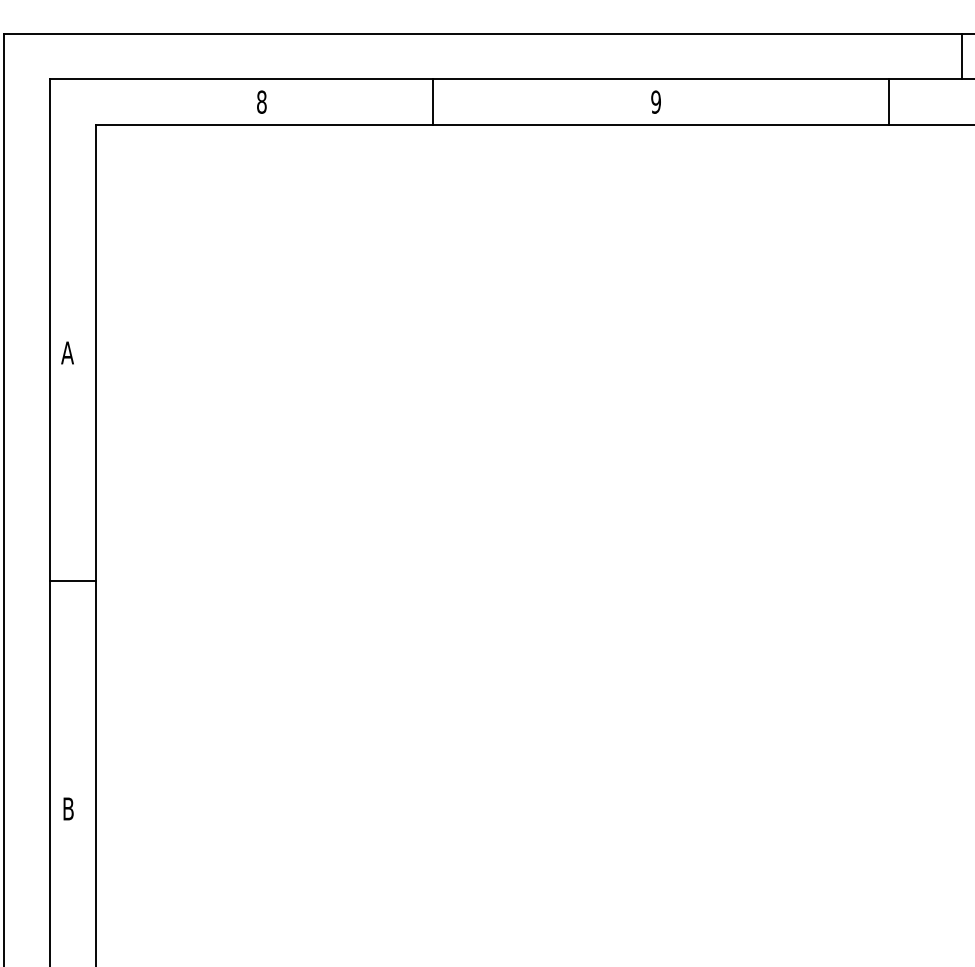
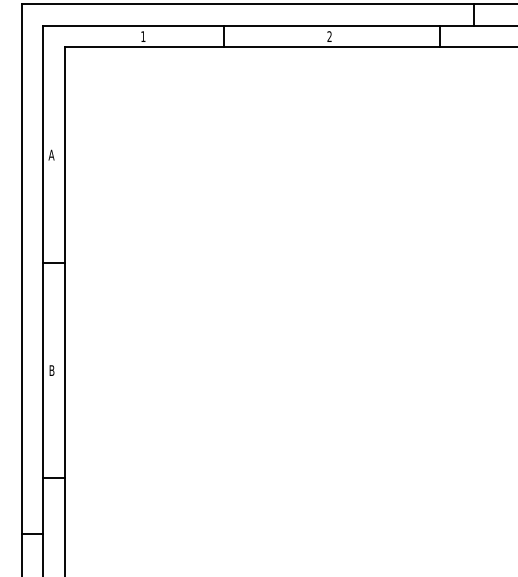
text: (262, 101) -> (143, 36), 8 -> 1
text: (655, 101) -> (329, 36), 9 -> 2

